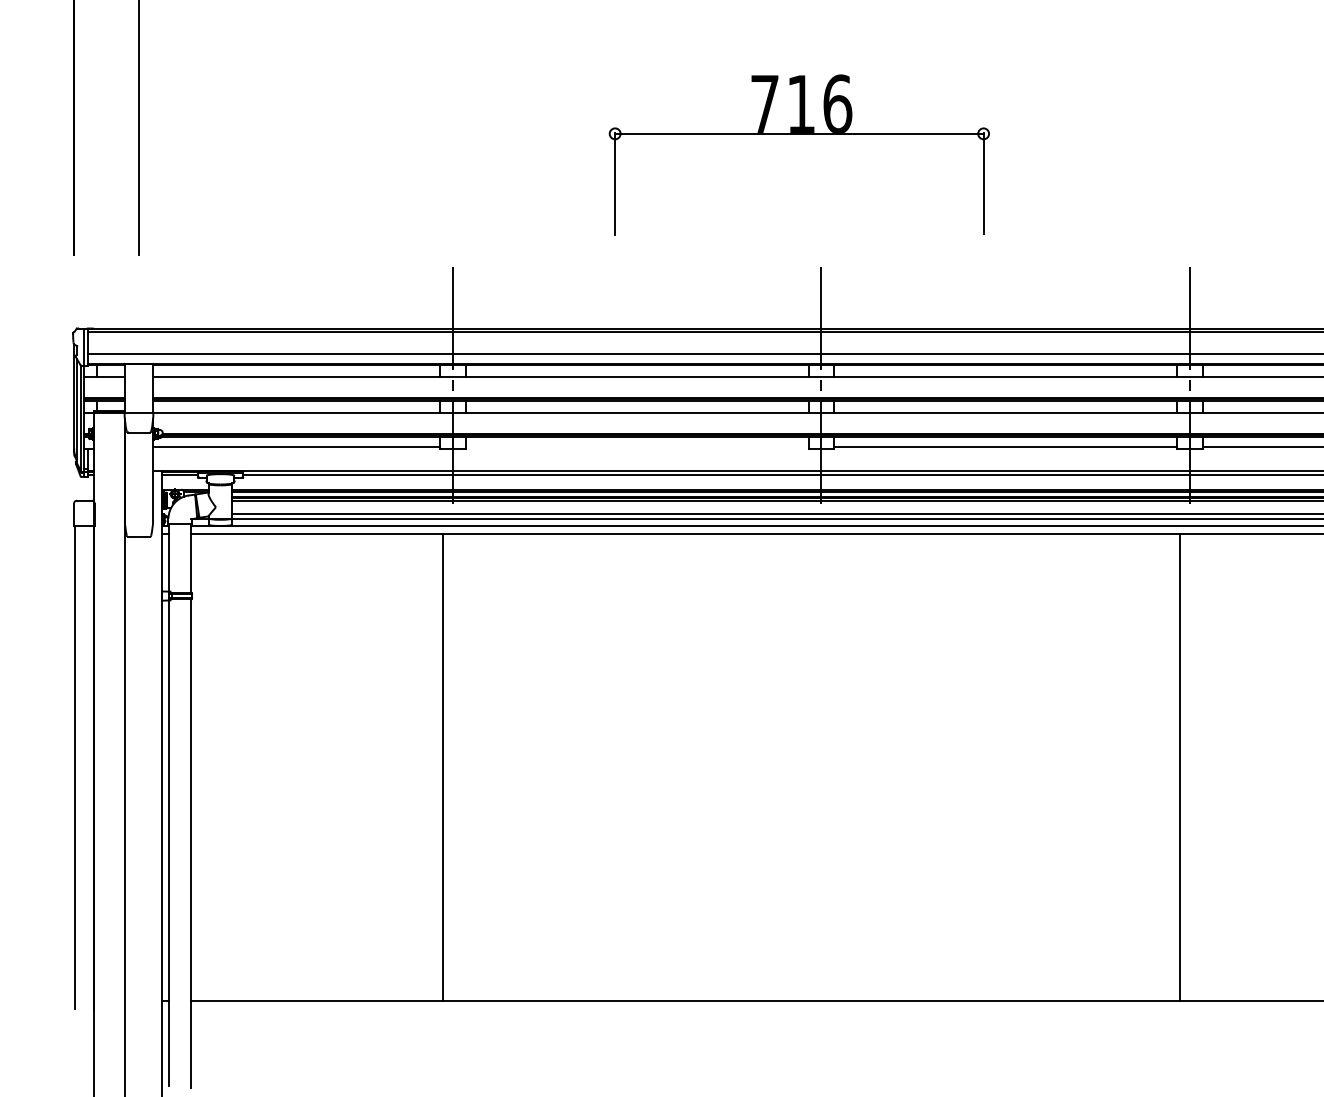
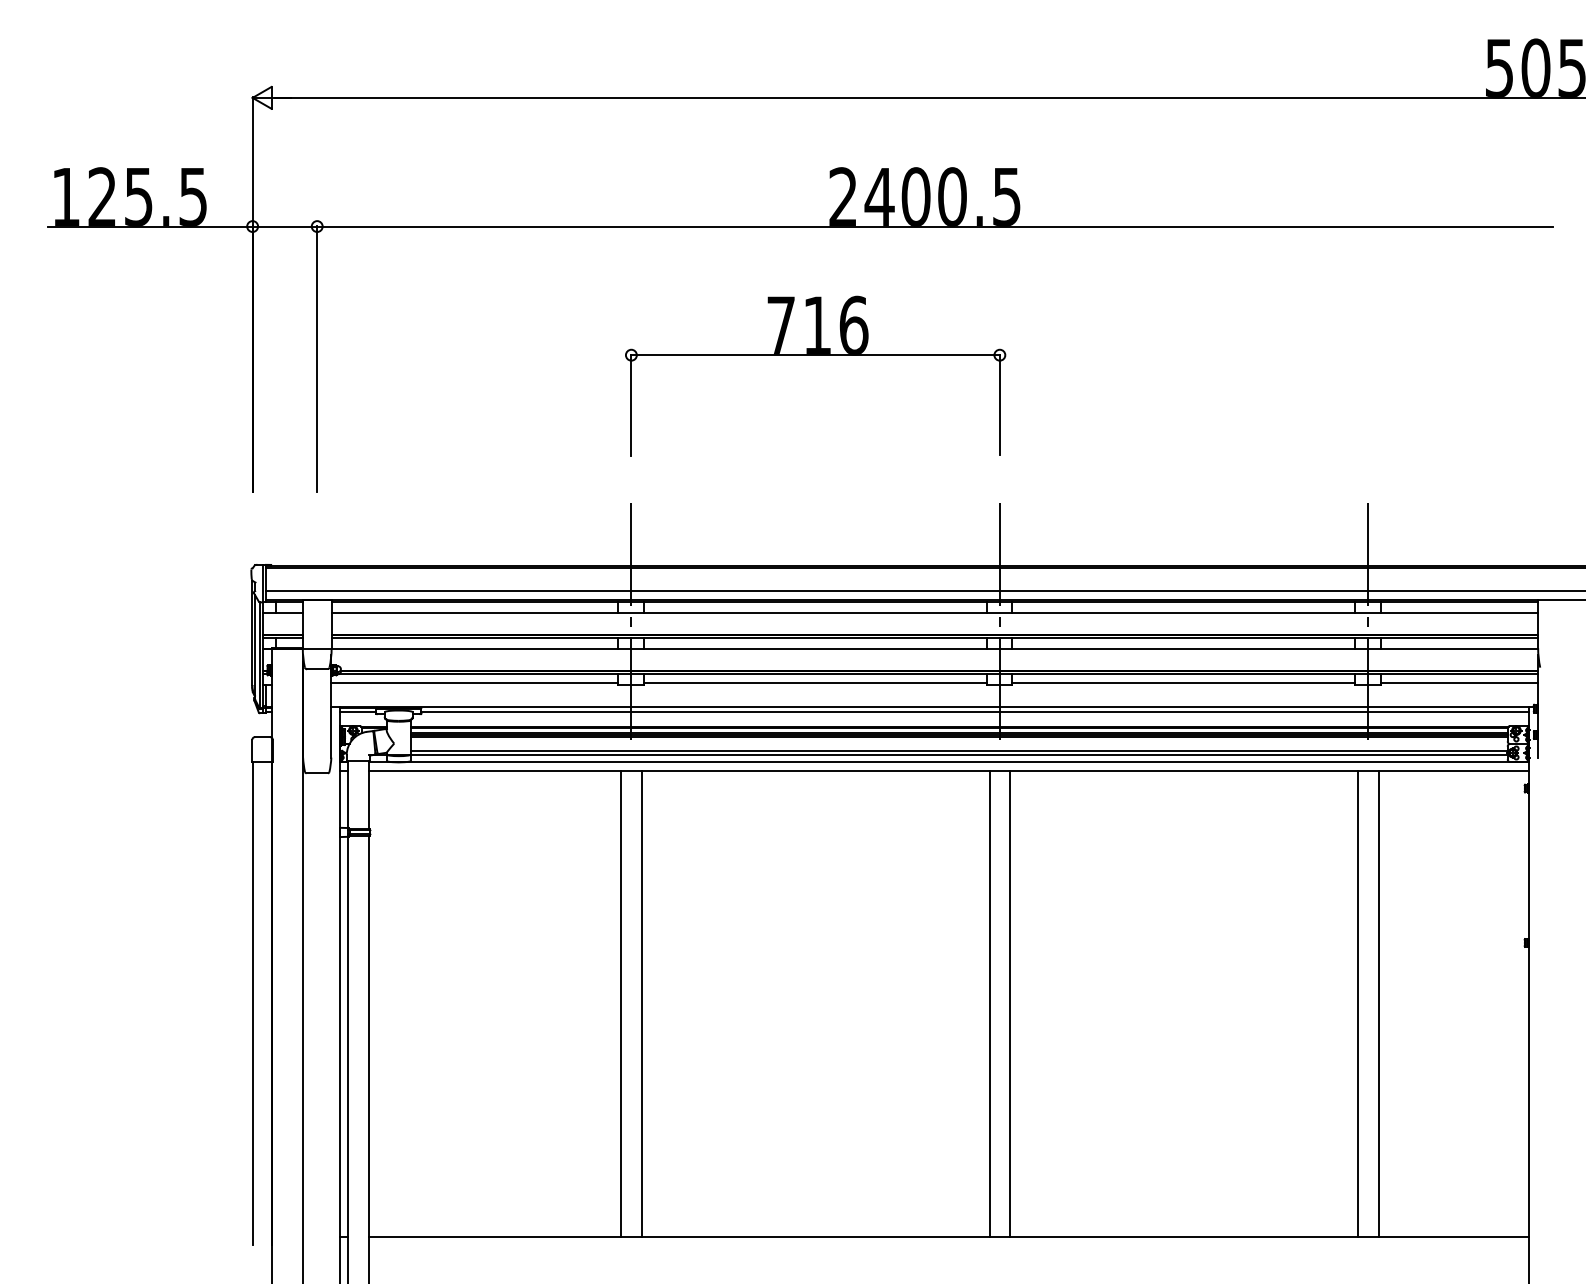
part: (799, 134) -> (815, 355), moved
line: (637, 446) -> (815, 682), added
line: (463, 767) -> (641, 1003), added
line: (811, 767) -> (989, 1003), added
line: (832, 767) -> (1010, 1003), added
line: (1200, 767) -> (1378, 1003), added

